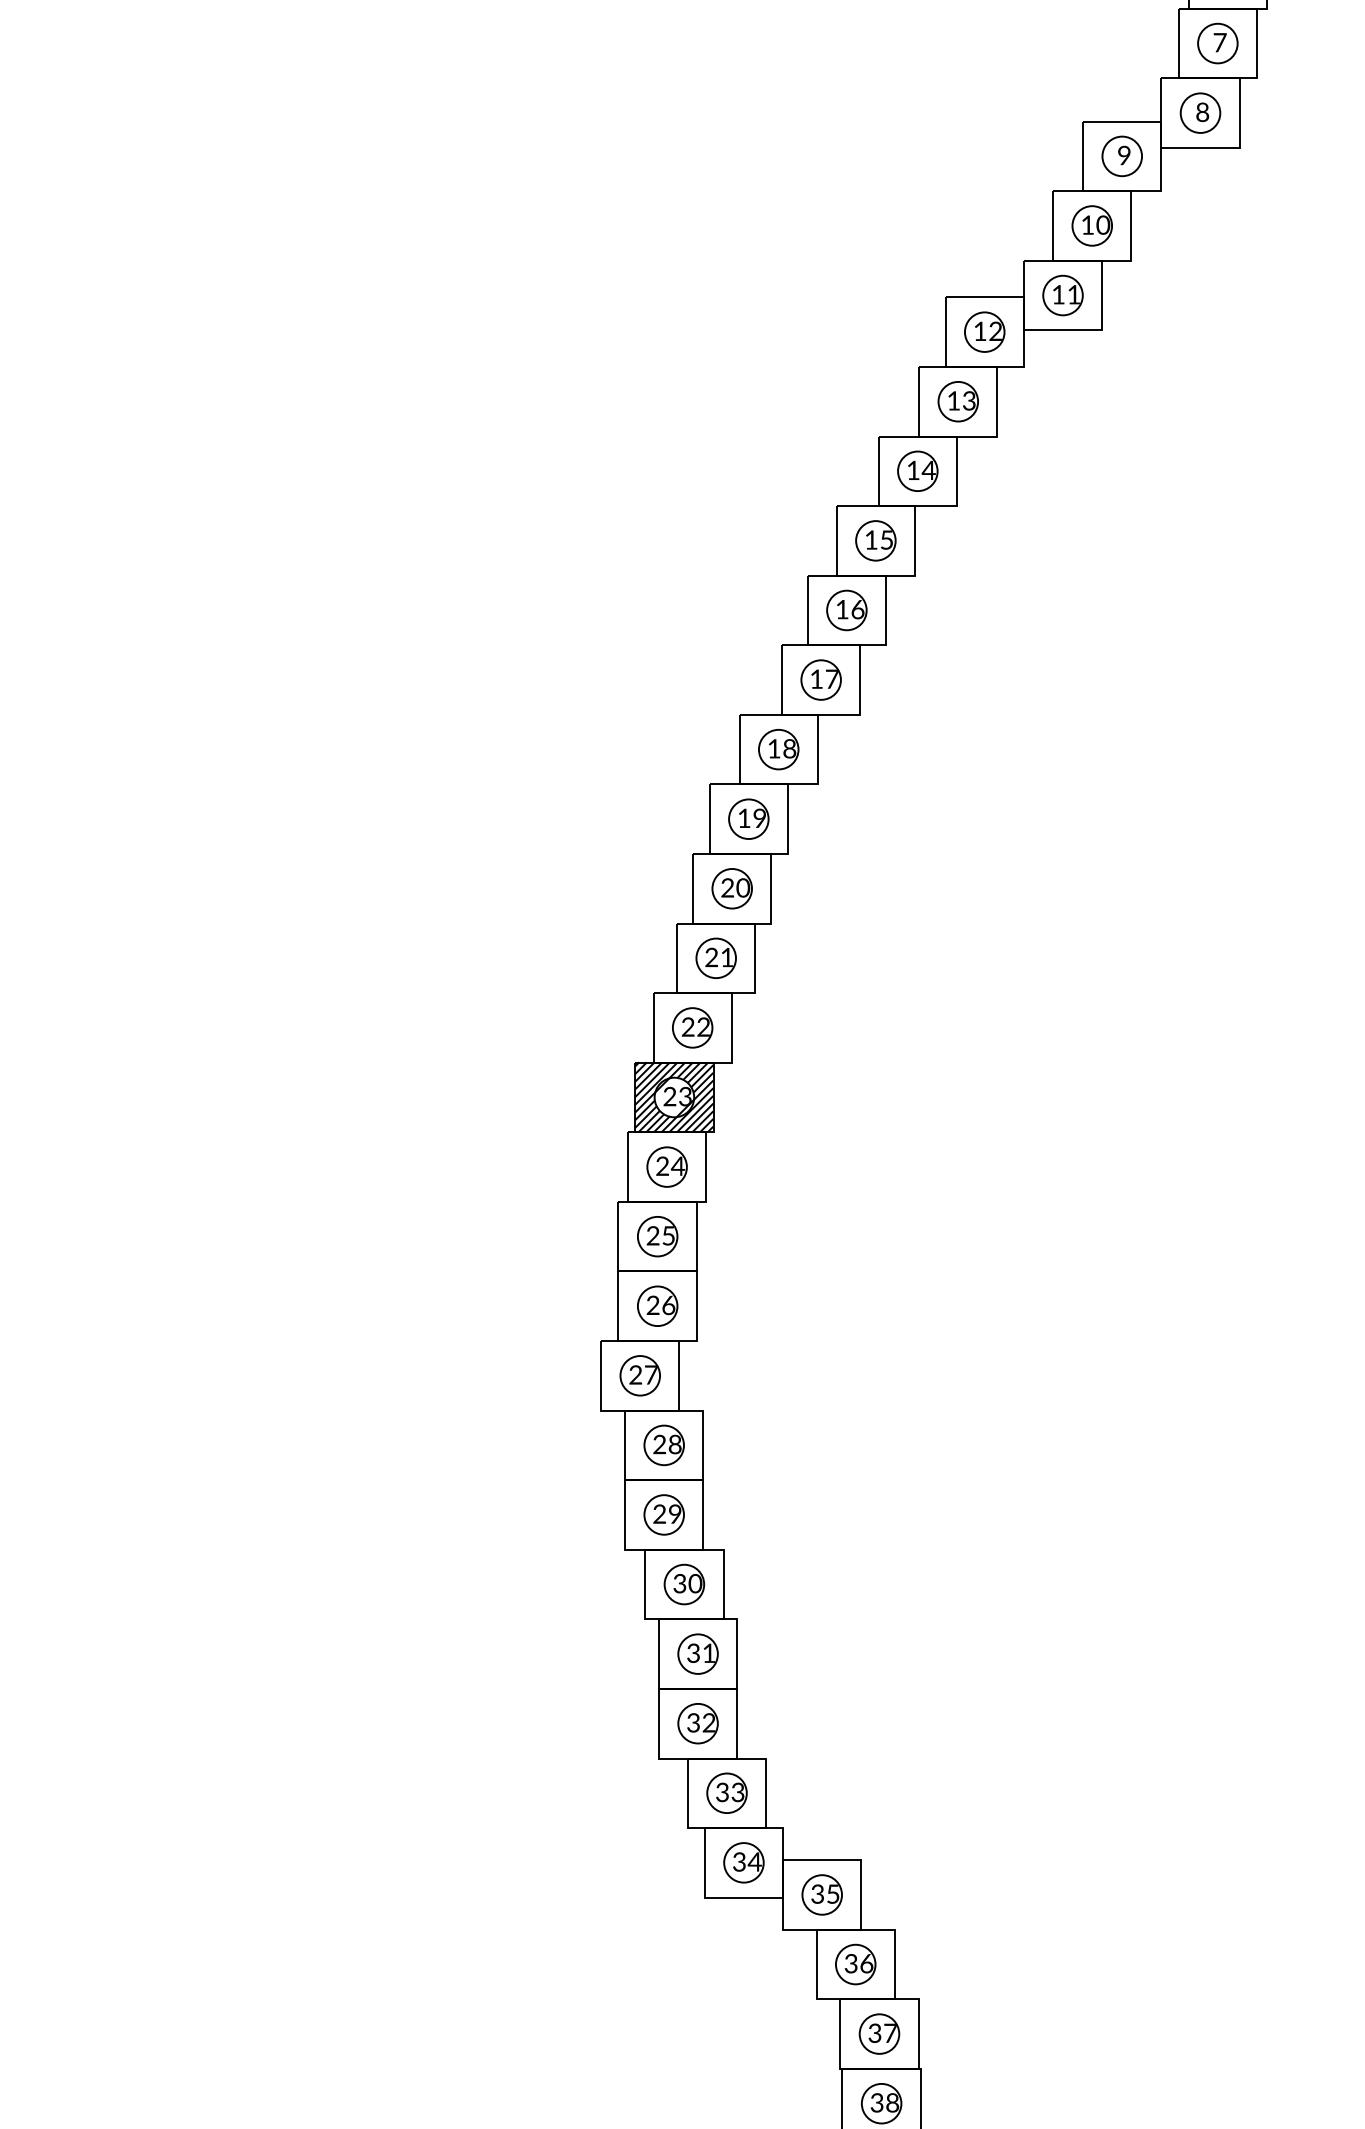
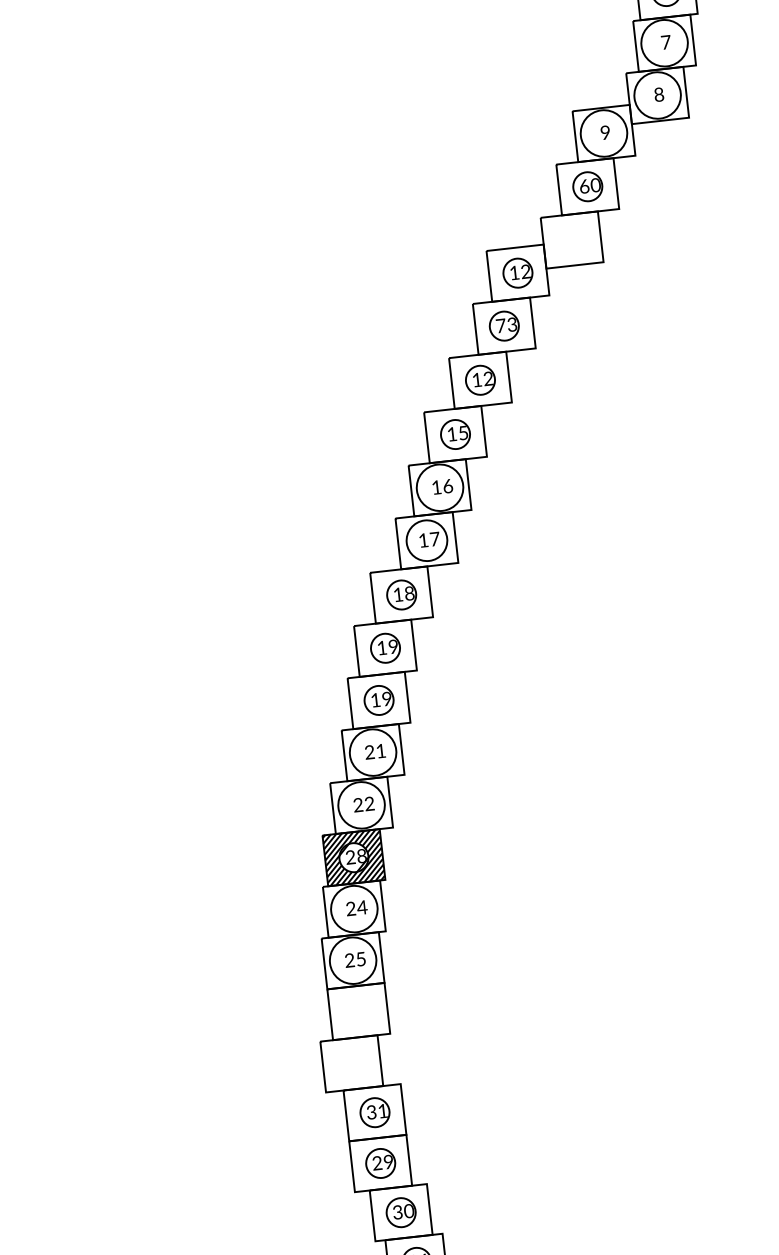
circle: (1217, 43) -> (664, 43), size x1.6
circle: (1200, 112) -> (657, 95), size x1.6
circle: (1122, 156) -> (604, 133), size x1.6
text: (1087, 224) -> (584, 186), 10 -> 60
part: (1062, 295) -> (571, 240), removed
text: (953, 400) -> (500, 325), 13 -> 73
text: (928, 469) -> (488, 378), 14 -> 12
circle: (846, 610) -> (439, 487), size x1.6
circle: (820, 679) -> (426, 540), size x1.4
text: (735, 887) -> (381, 699), 20 -> 19
circle: (716, 958) -> (373, 752), size x1.6
circle: (692, 1027) -> (361, 805), size x1.6
text: (685, 1095) -> (361, 855), 23 -> 28
circle: (666, 1166) -> (353, 908), size x1.6
circle: (657, 1236) -> (352, 960), size x1.6
part: (657, 1305) -> (358, 1011), removed
part: (639, 1375) -> (351, 1063), removed
text: (667, 1444) -> (377, 1111), 28 -> 31

